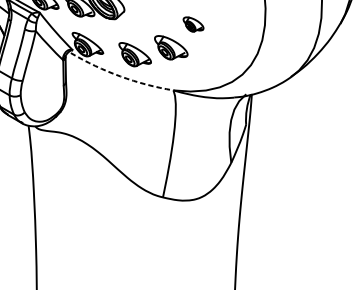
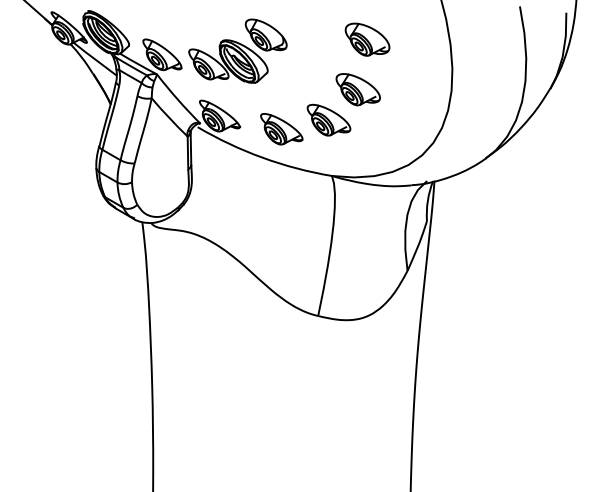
part: (193, 24) -> (357, 89), size x1.67
arc: (120, 76) -> (262, 157), dashed -> solid

